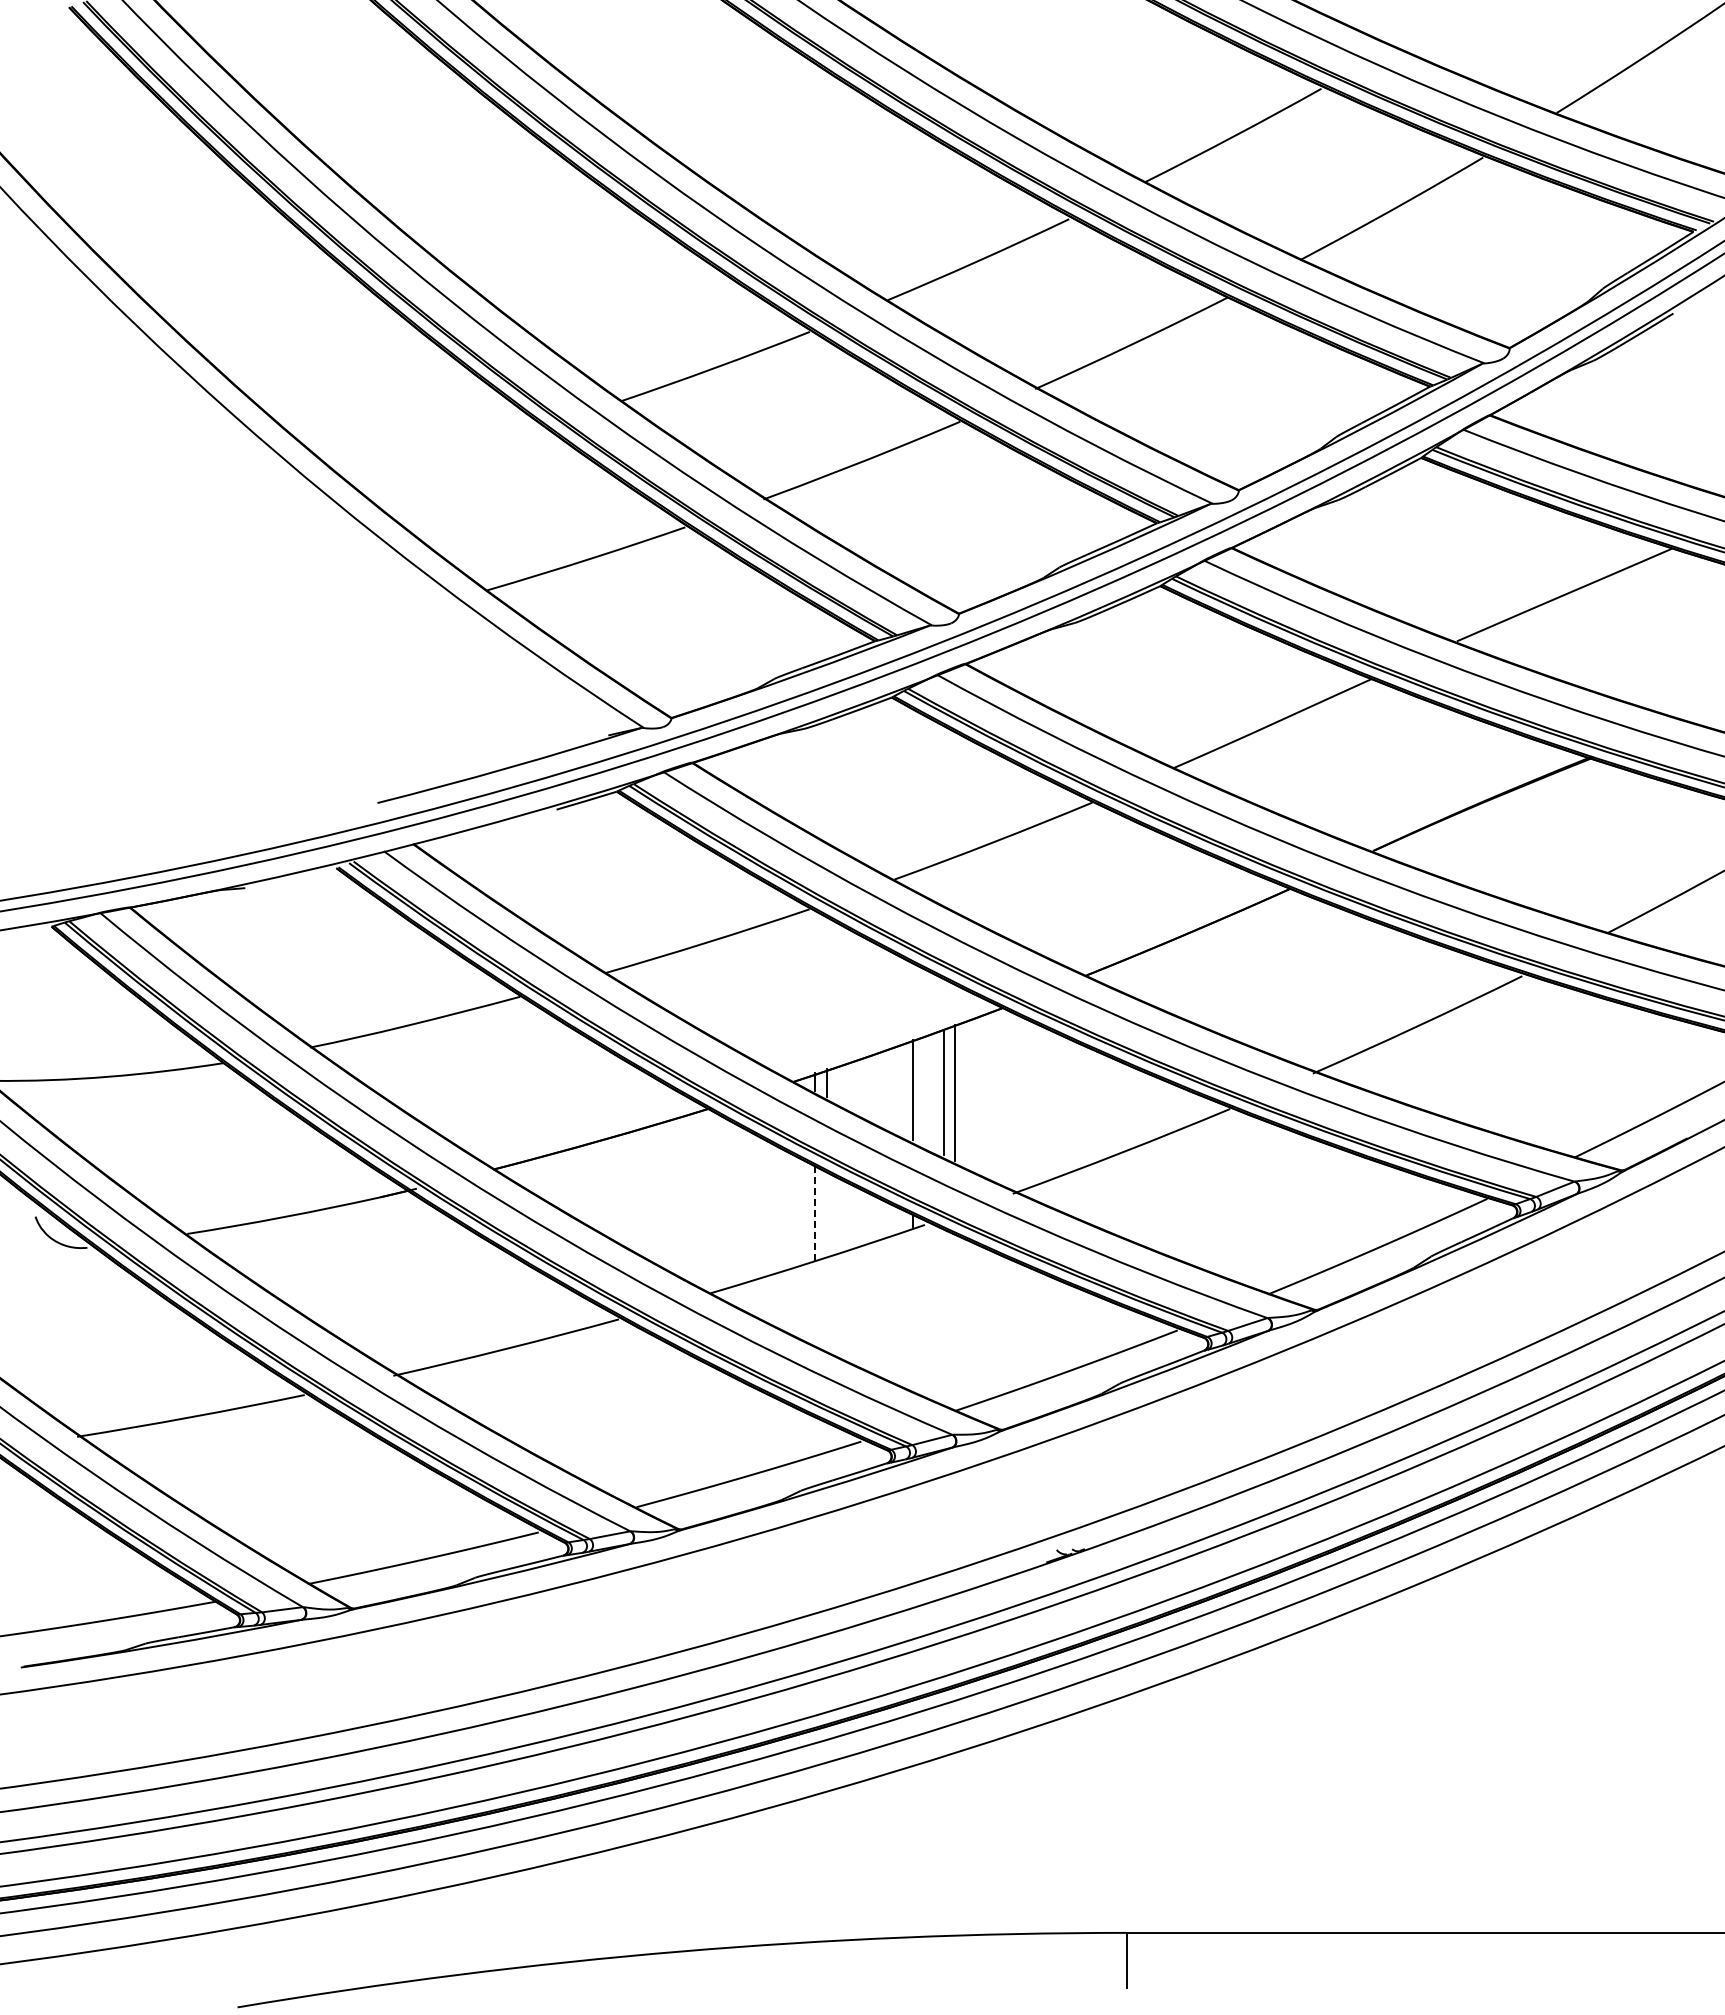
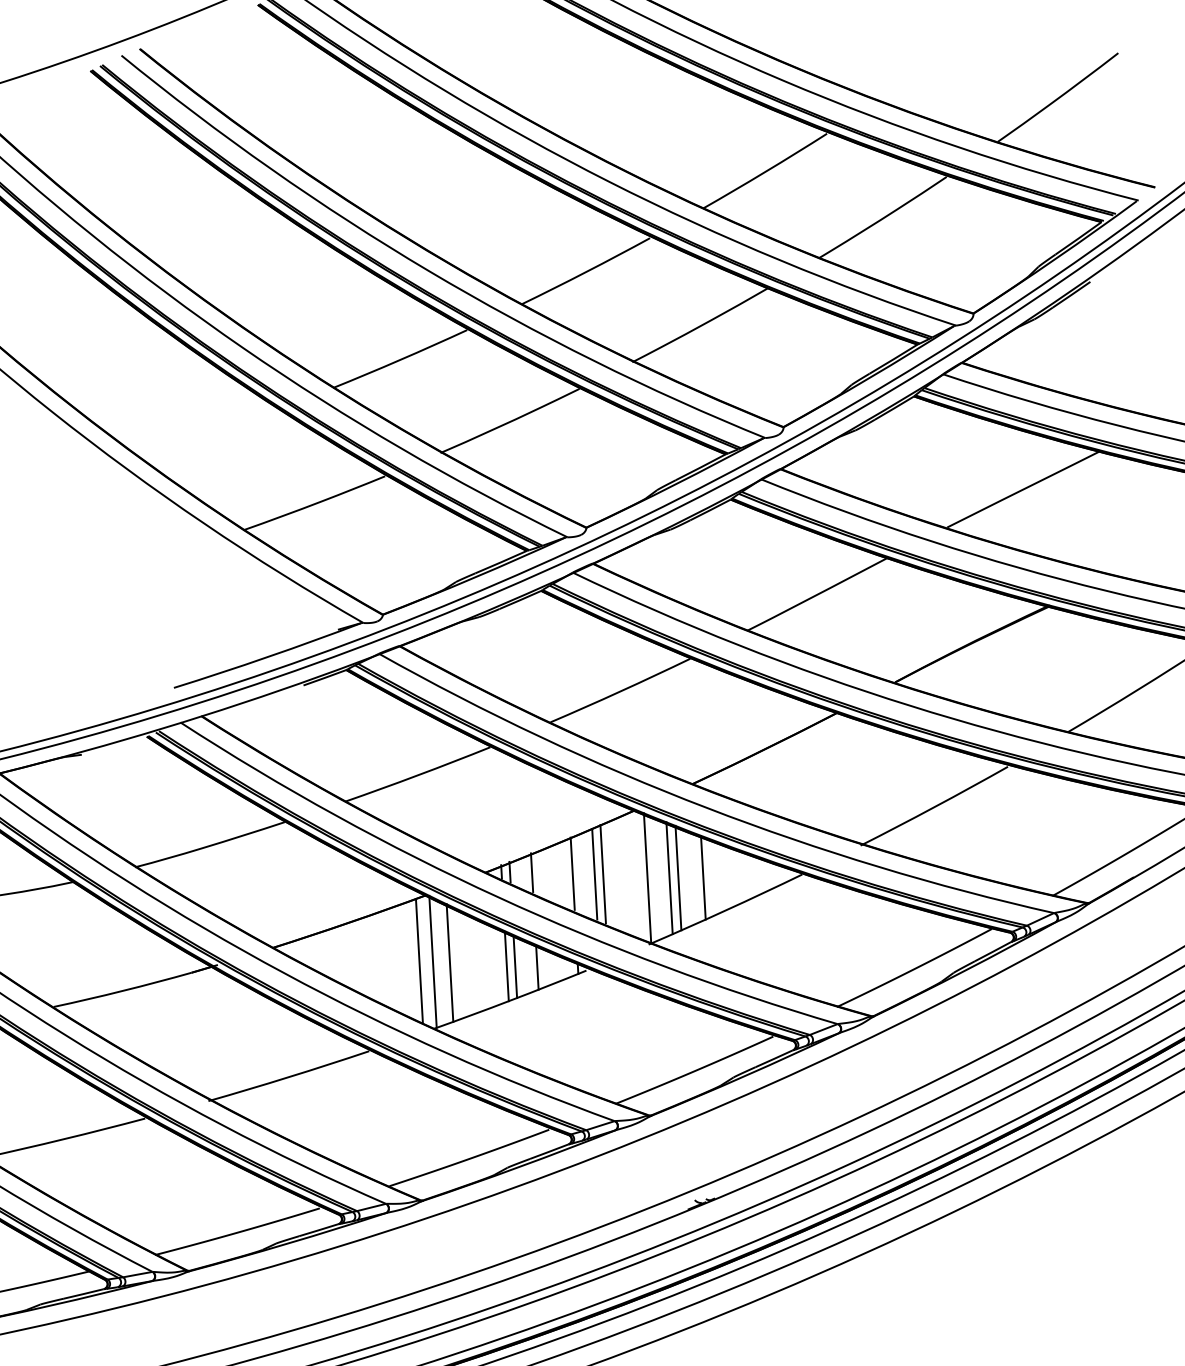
line: (857, 1085) -> (532, 872), added
line: (1016, 1101) -> (647, 877), added
line: (1046, 1103) -> (669, 877), added
line: (1059, 1104) -> (678, 878), added
line: (1093, 1105) -> (703, 877), added
line: (695, 1198) -> (419, 960), added
line: (713, 1200) -> (432, 961), added
line: (737, 1203) -> (450, 962), added
line: (815, 1212) -> (506, 966), dashed -> solid
line: (827, 1214) -> (515, 967), added
line: (857, 1217) -> (537, 967), added

